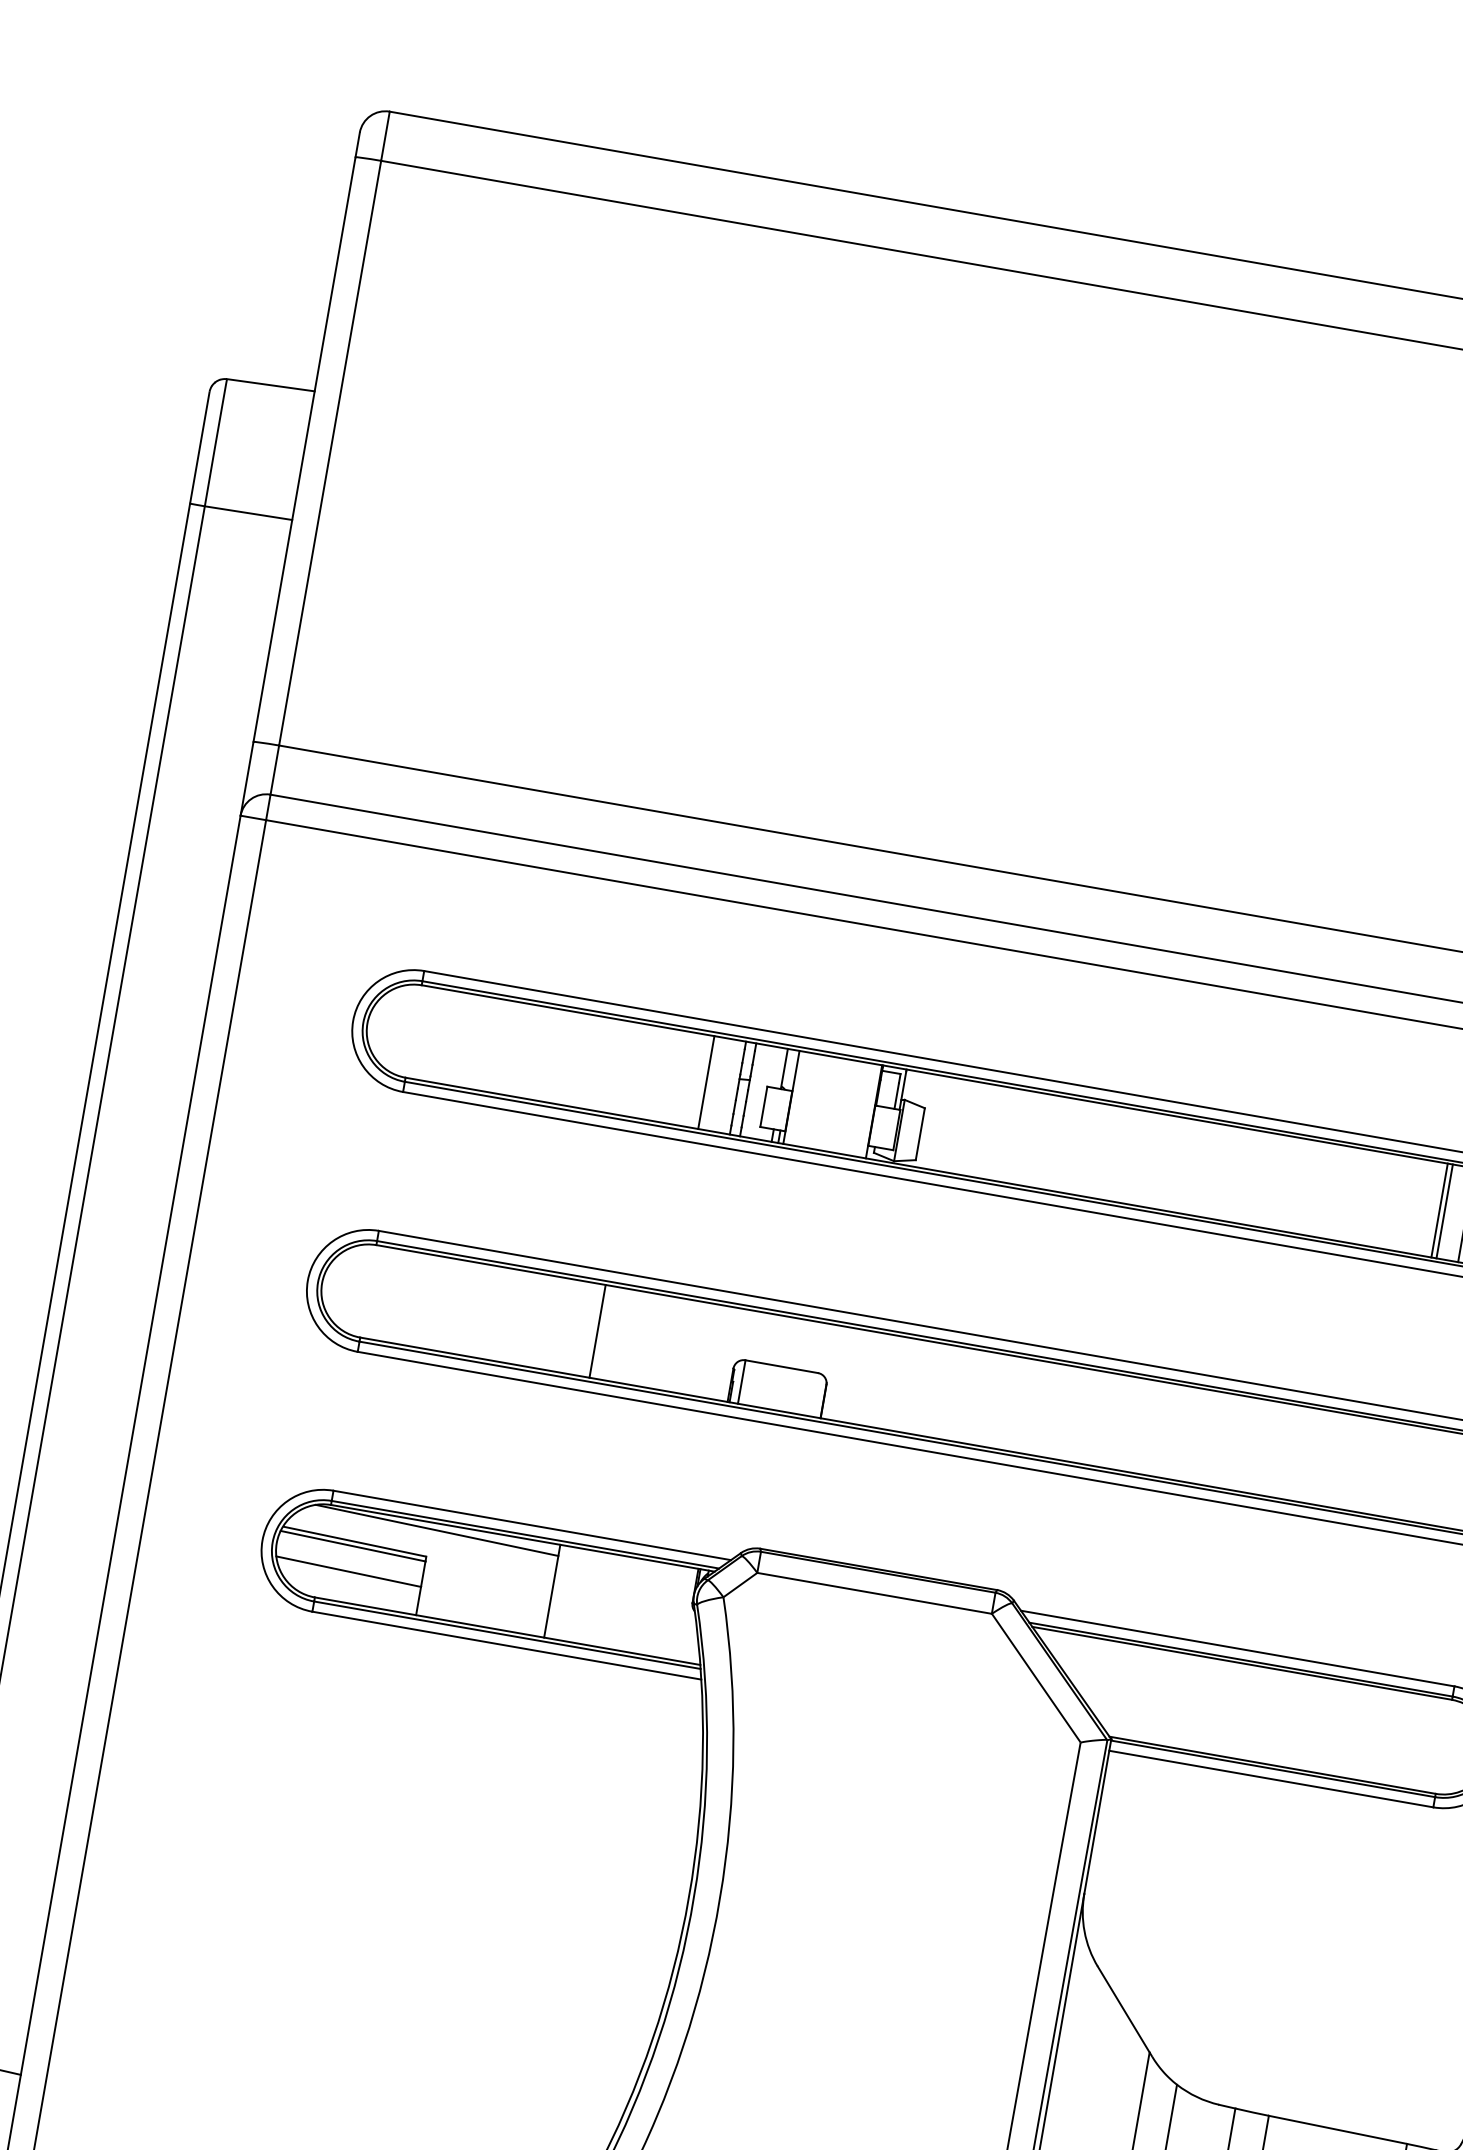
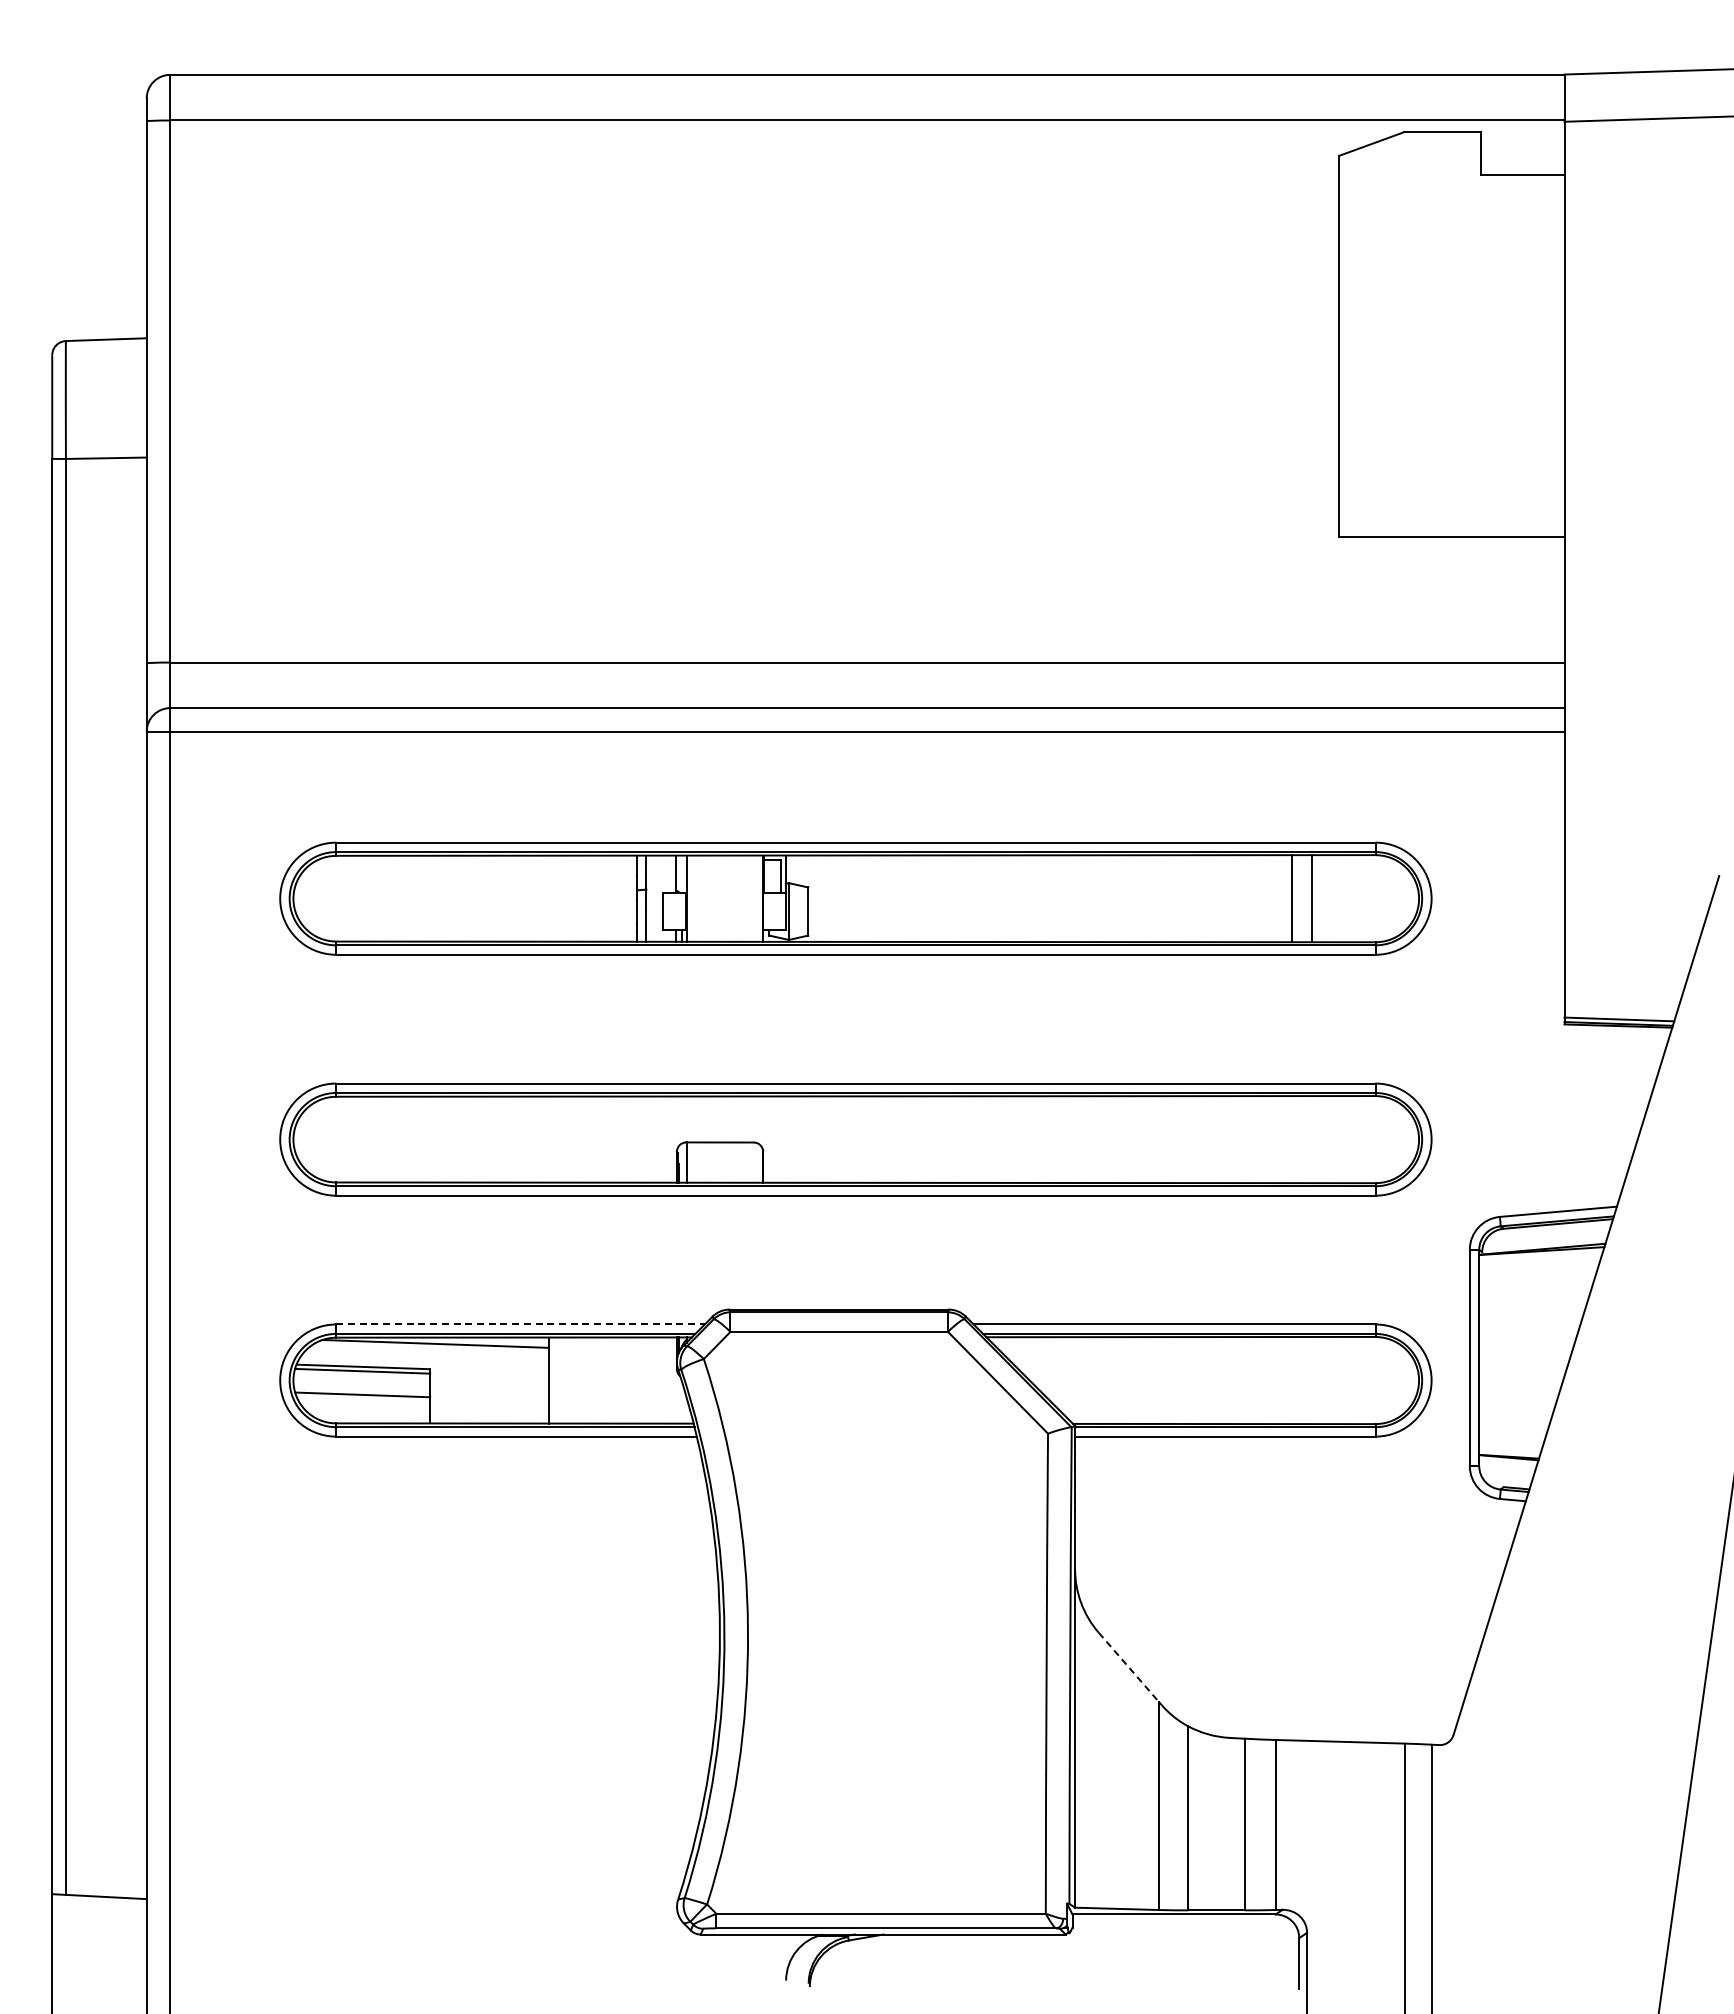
line: (706, 1082) -> (607, 898), removed
line: (1439, 1210) -> (1287, 898), removed
line: (597, 1331) -> (548, 1139), removed
line: (533, 1525) -> (521, 1324), solid -> dashed
line: (1123, 2009) -> (1128, 1667), solid -> dashed

